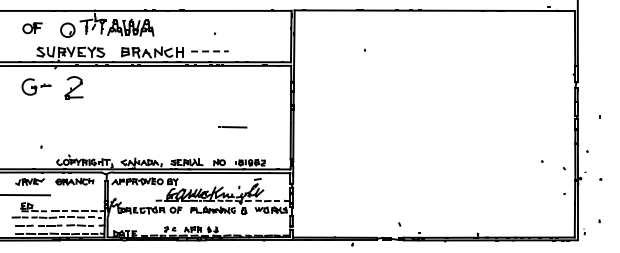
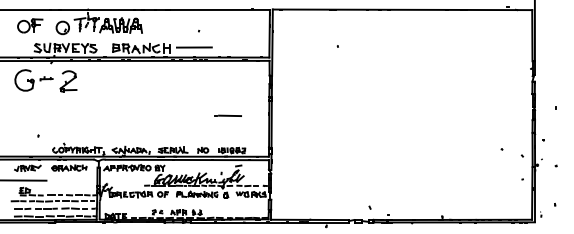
part: (32, 28) -> (30, 26), size x1.43
line: (209, 51) -> (193, 47), dashed -> solid
part: (36, 86) -> (33, 79), size x1.43
line: (232, 127) -> (228, 116), moved

